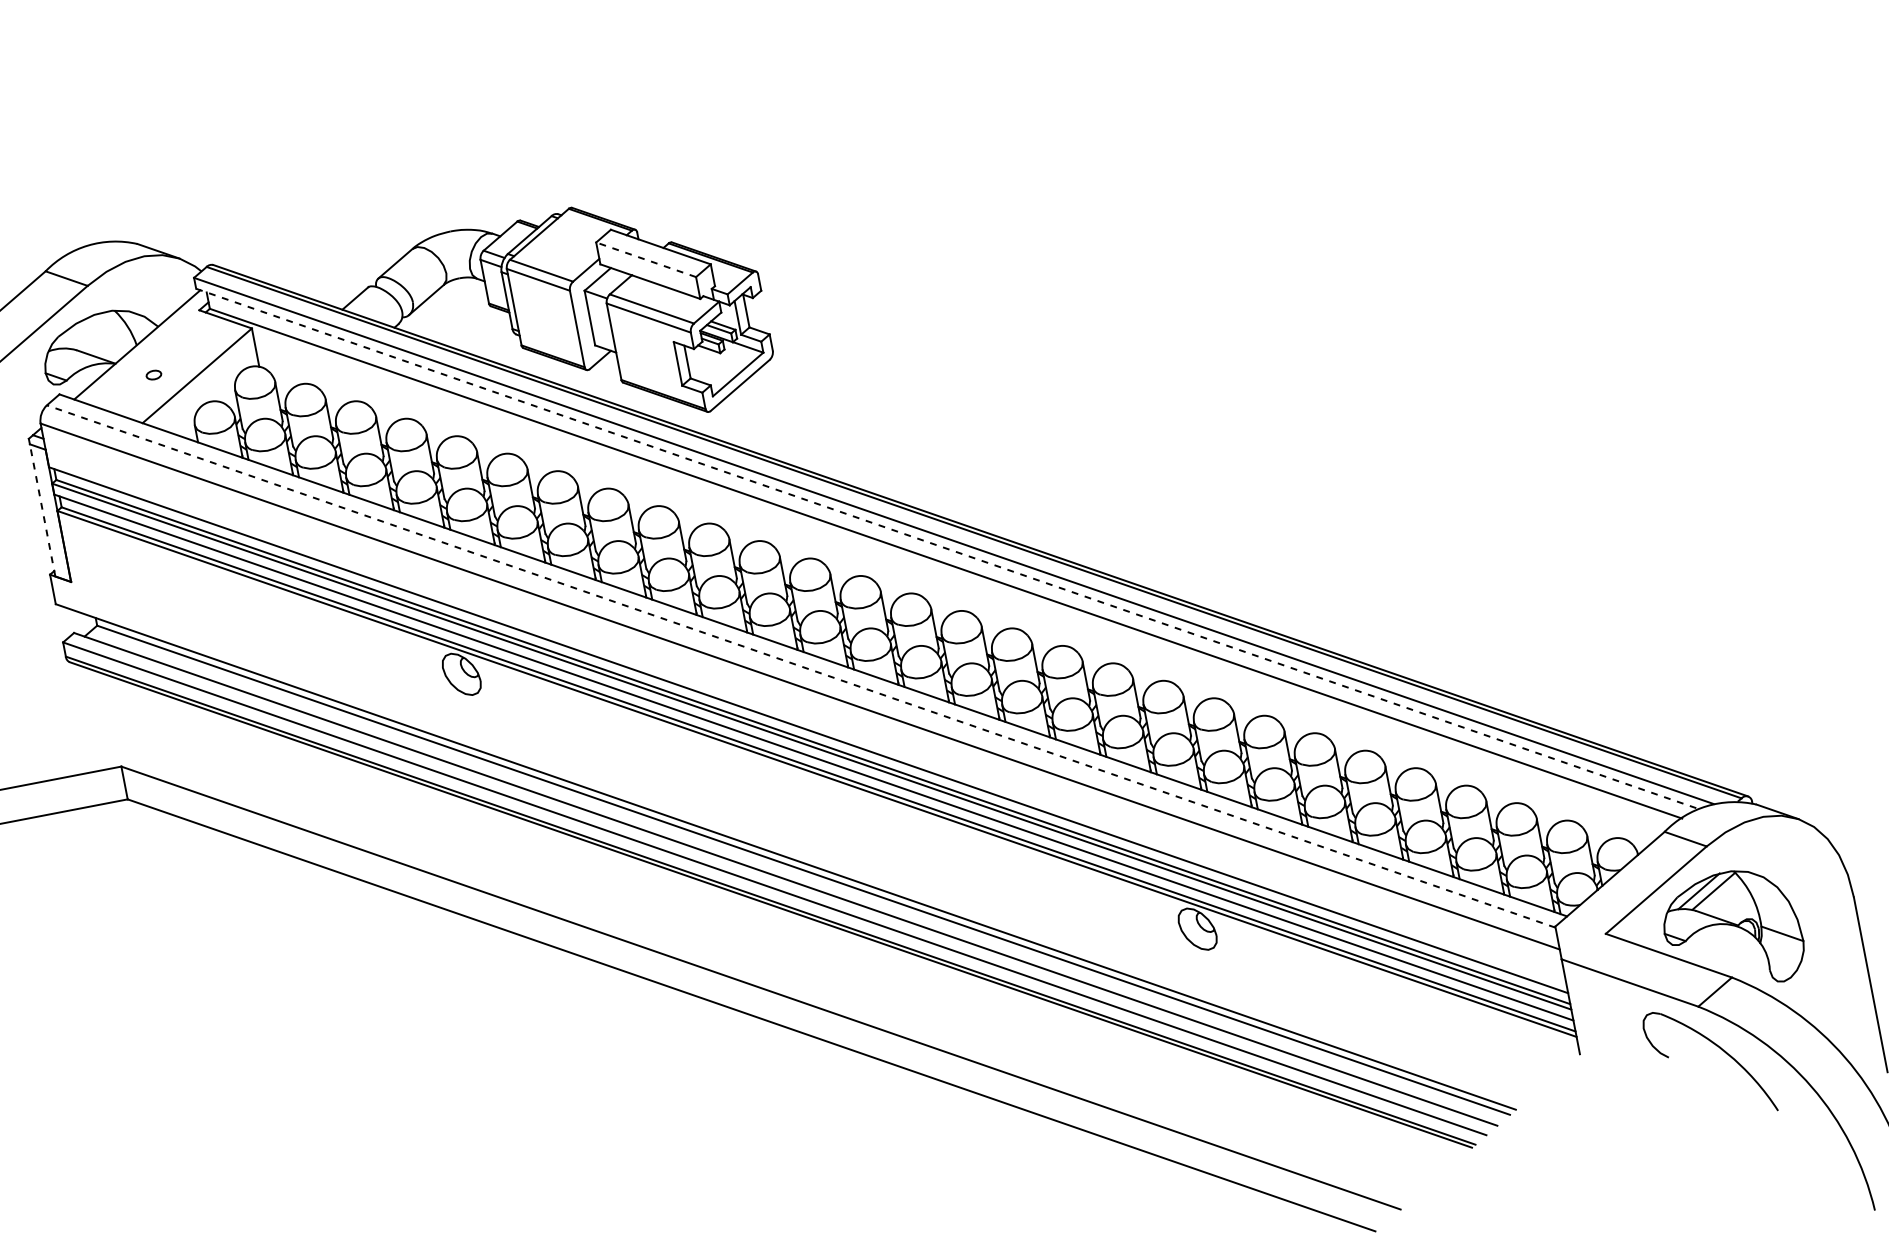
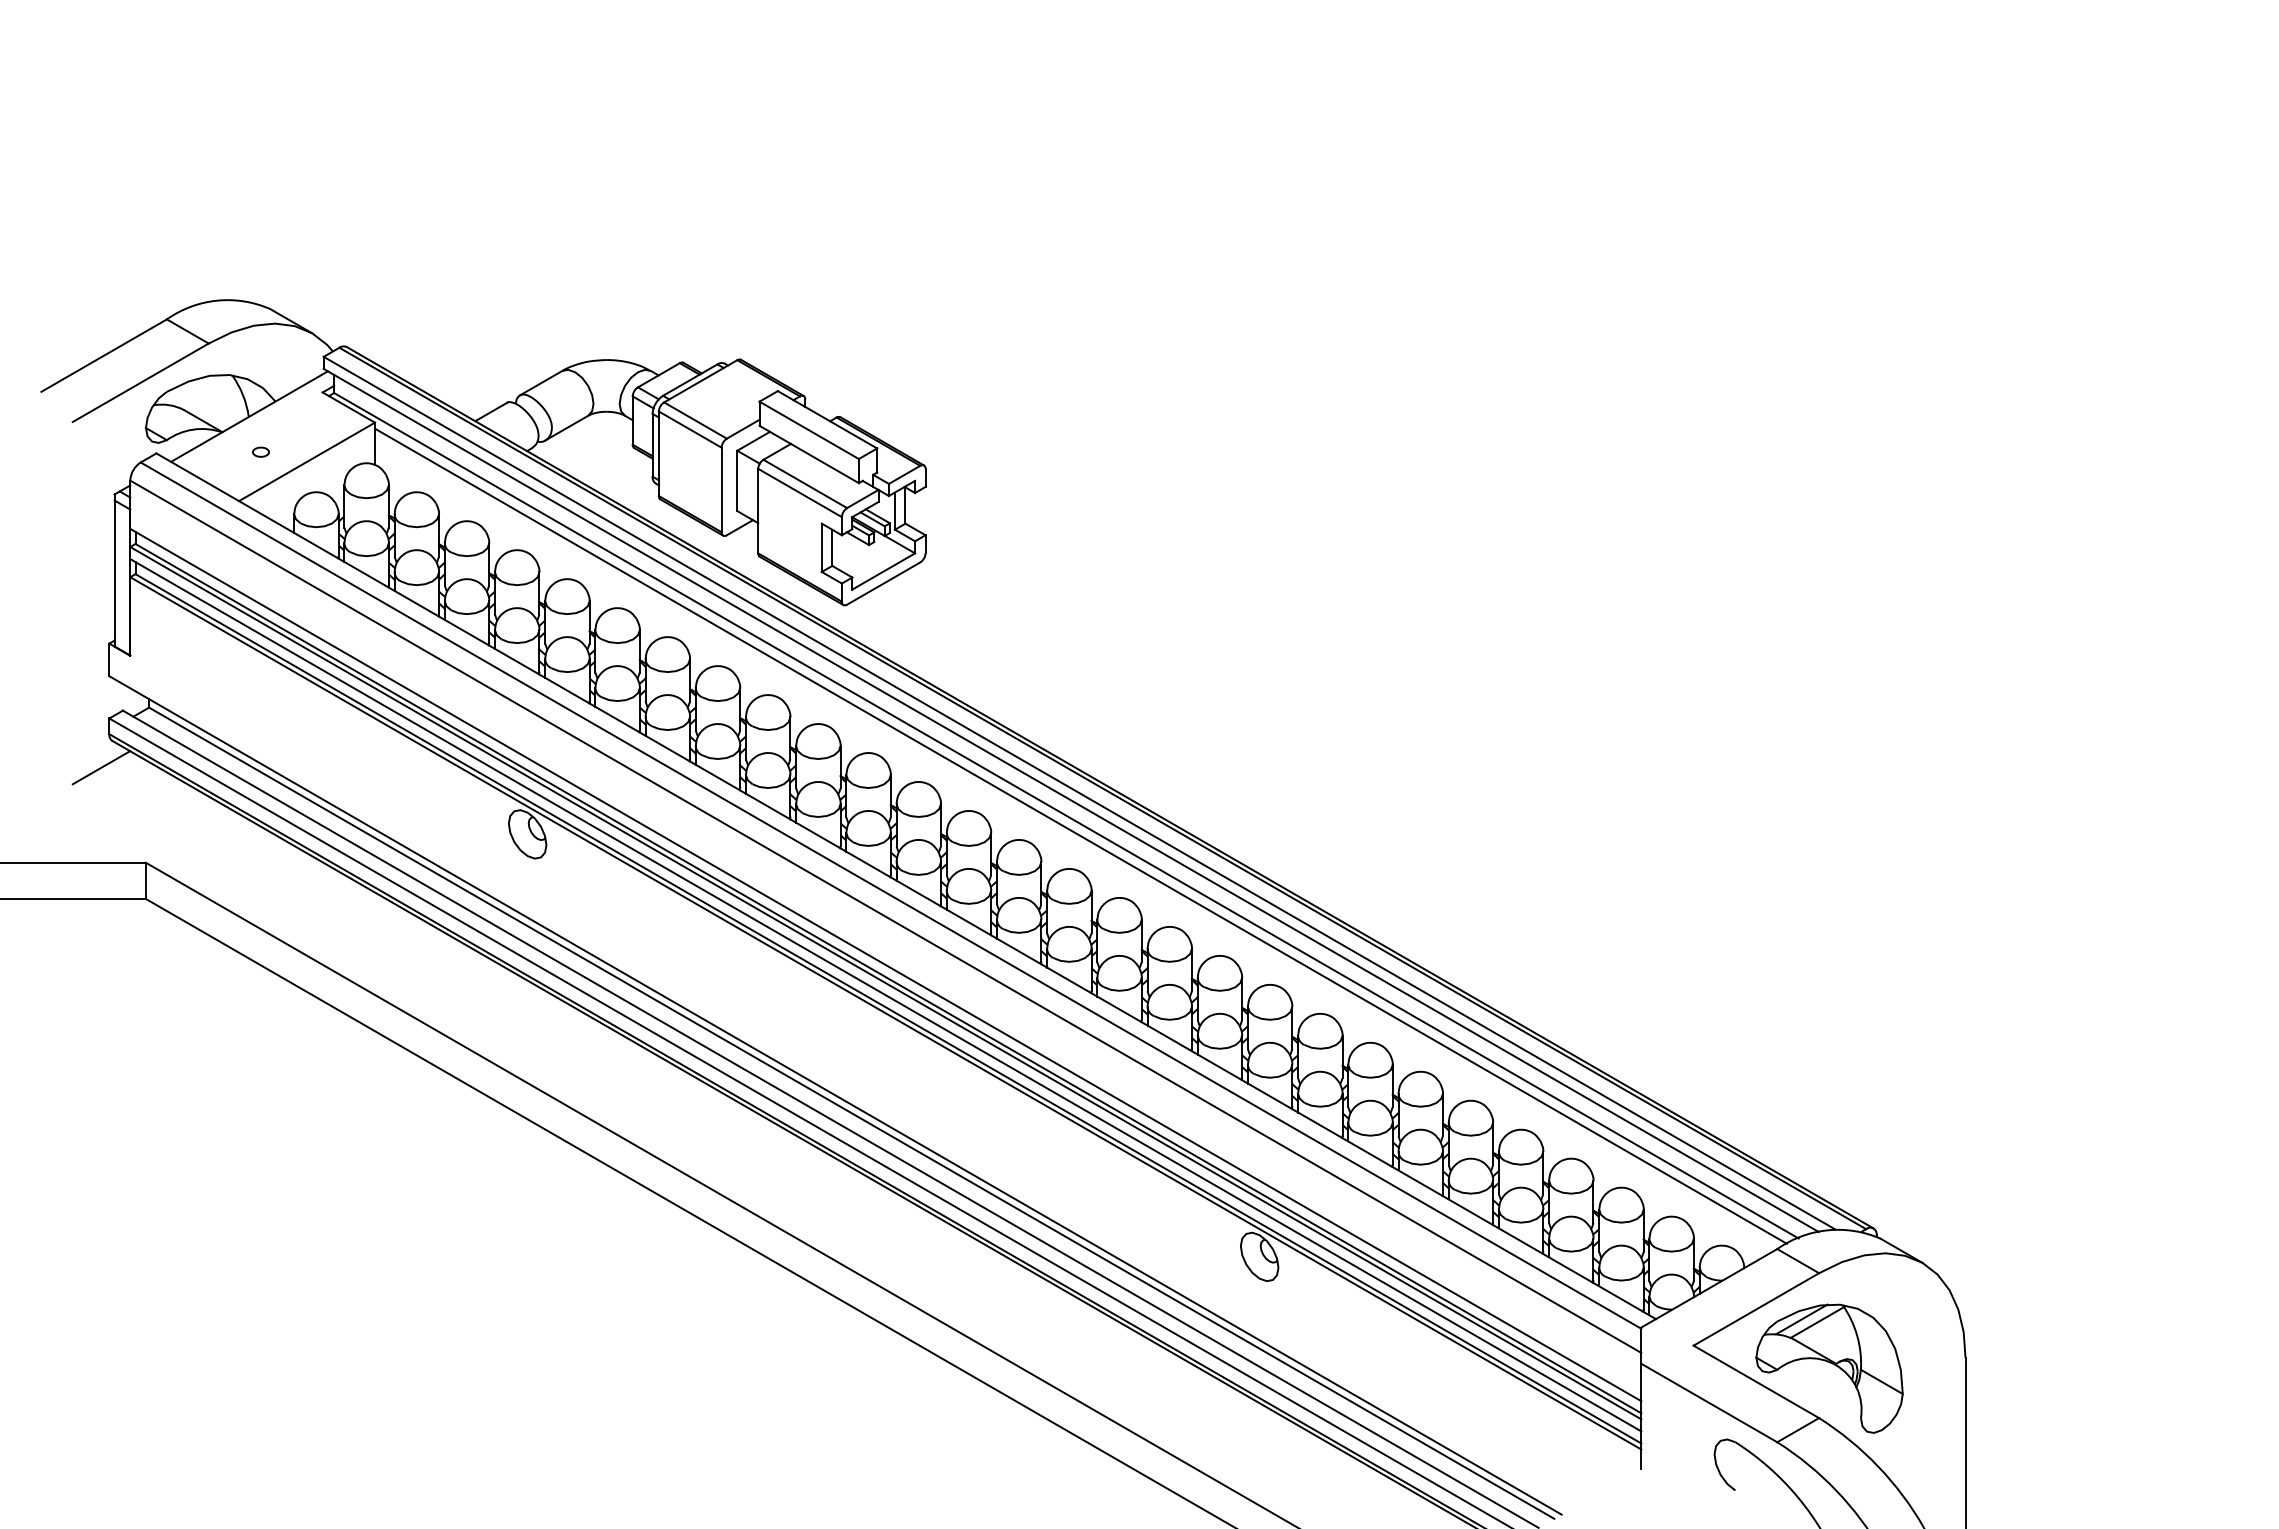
line: (645, 260) -> (808, 430), dashed -> solid
line: (42, 510) -> (114, 573), dashed -> solid
line: (947, 549) -> (1071, 800), dashed -> solid
line: (962, 579) -> (1080, 835), added
line: (800, 666) -> (890, 895), dashed -> solid
line: (64, 688) -> (101, 767), added

